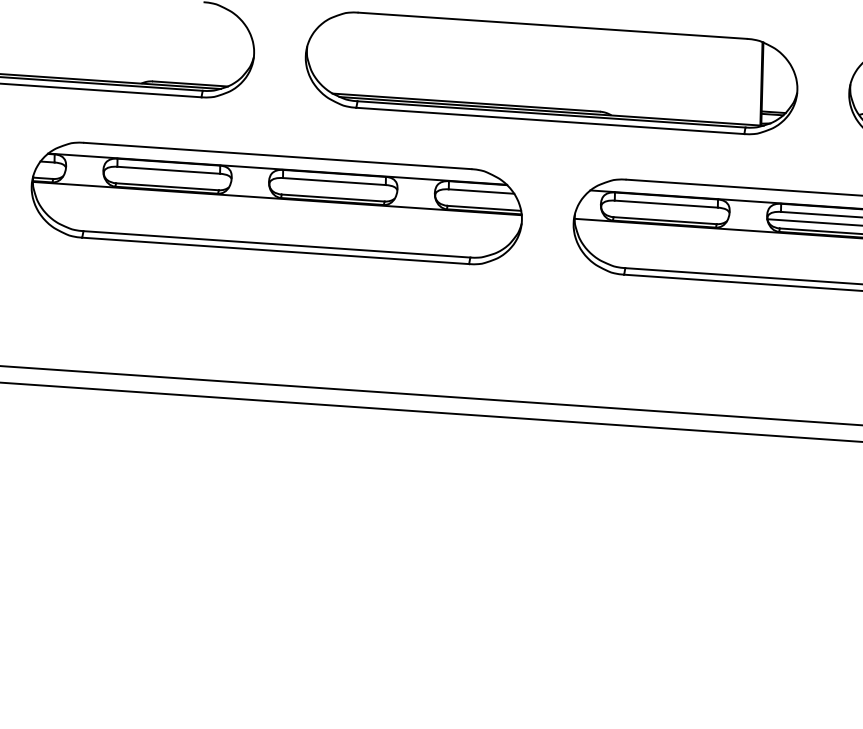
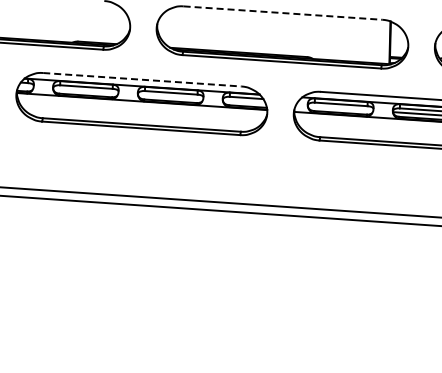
line: (553, 26) -> (283, 13), solid -> dashed
line: (278, 155) -> (142, 79), solid -> dashed

